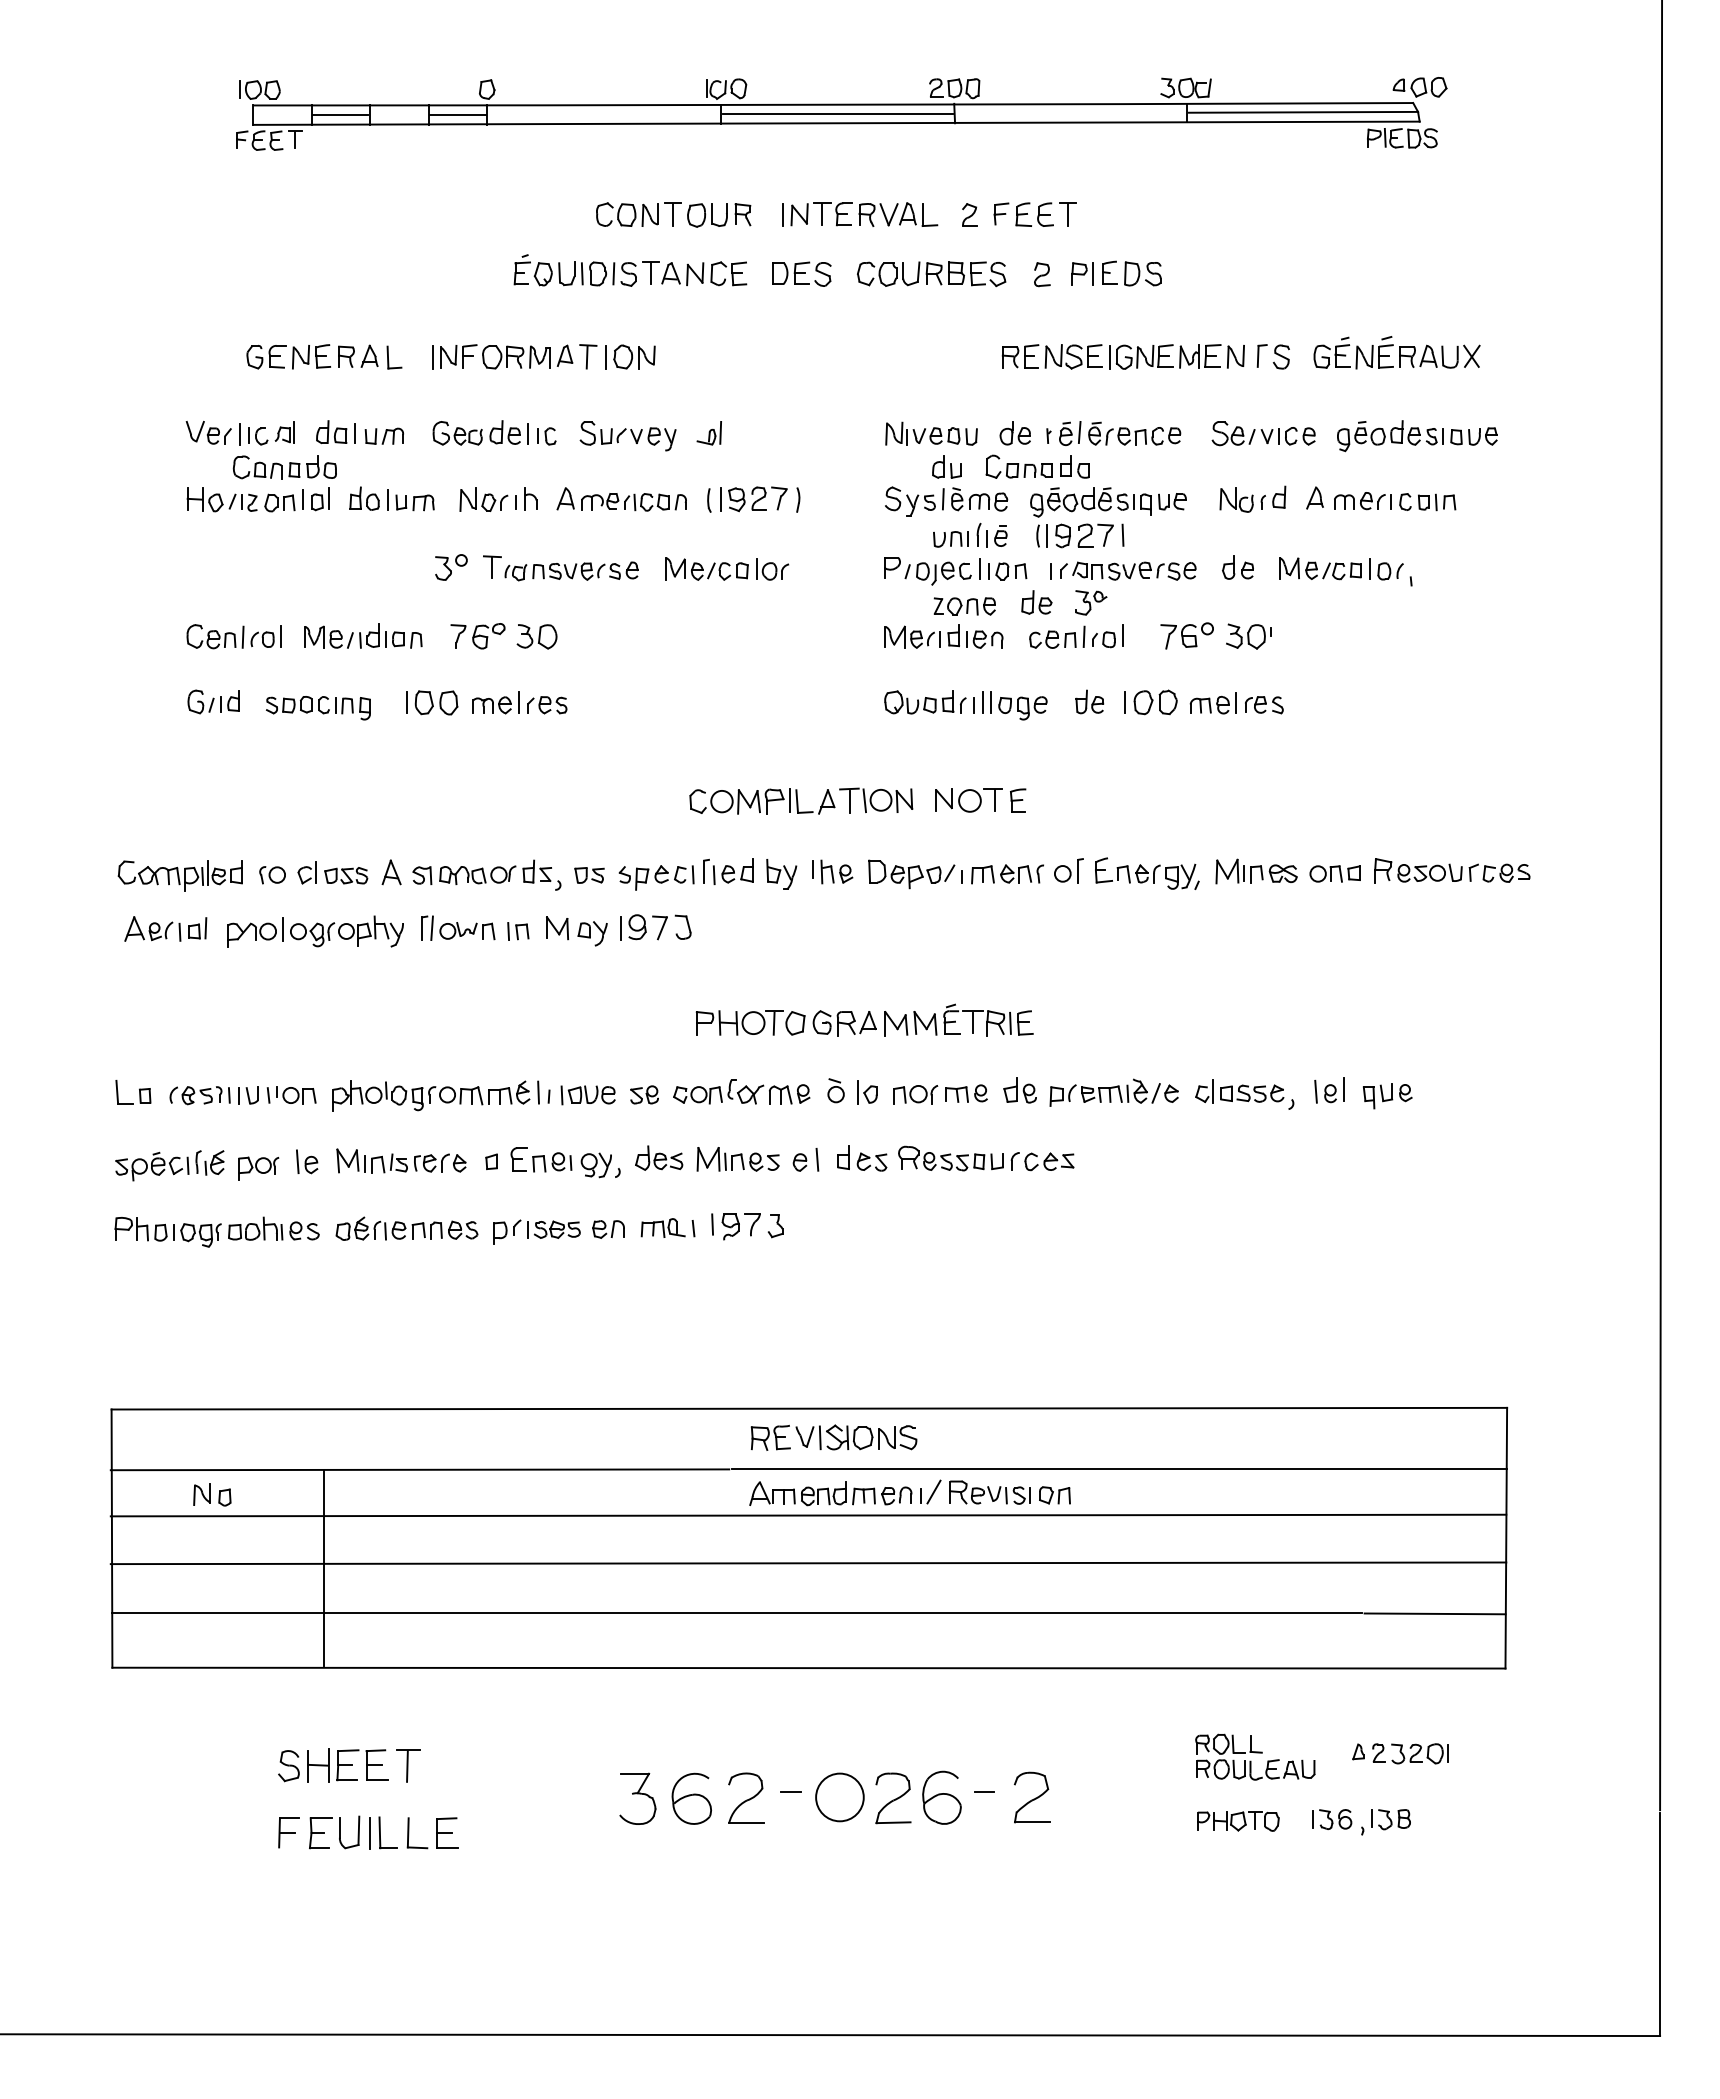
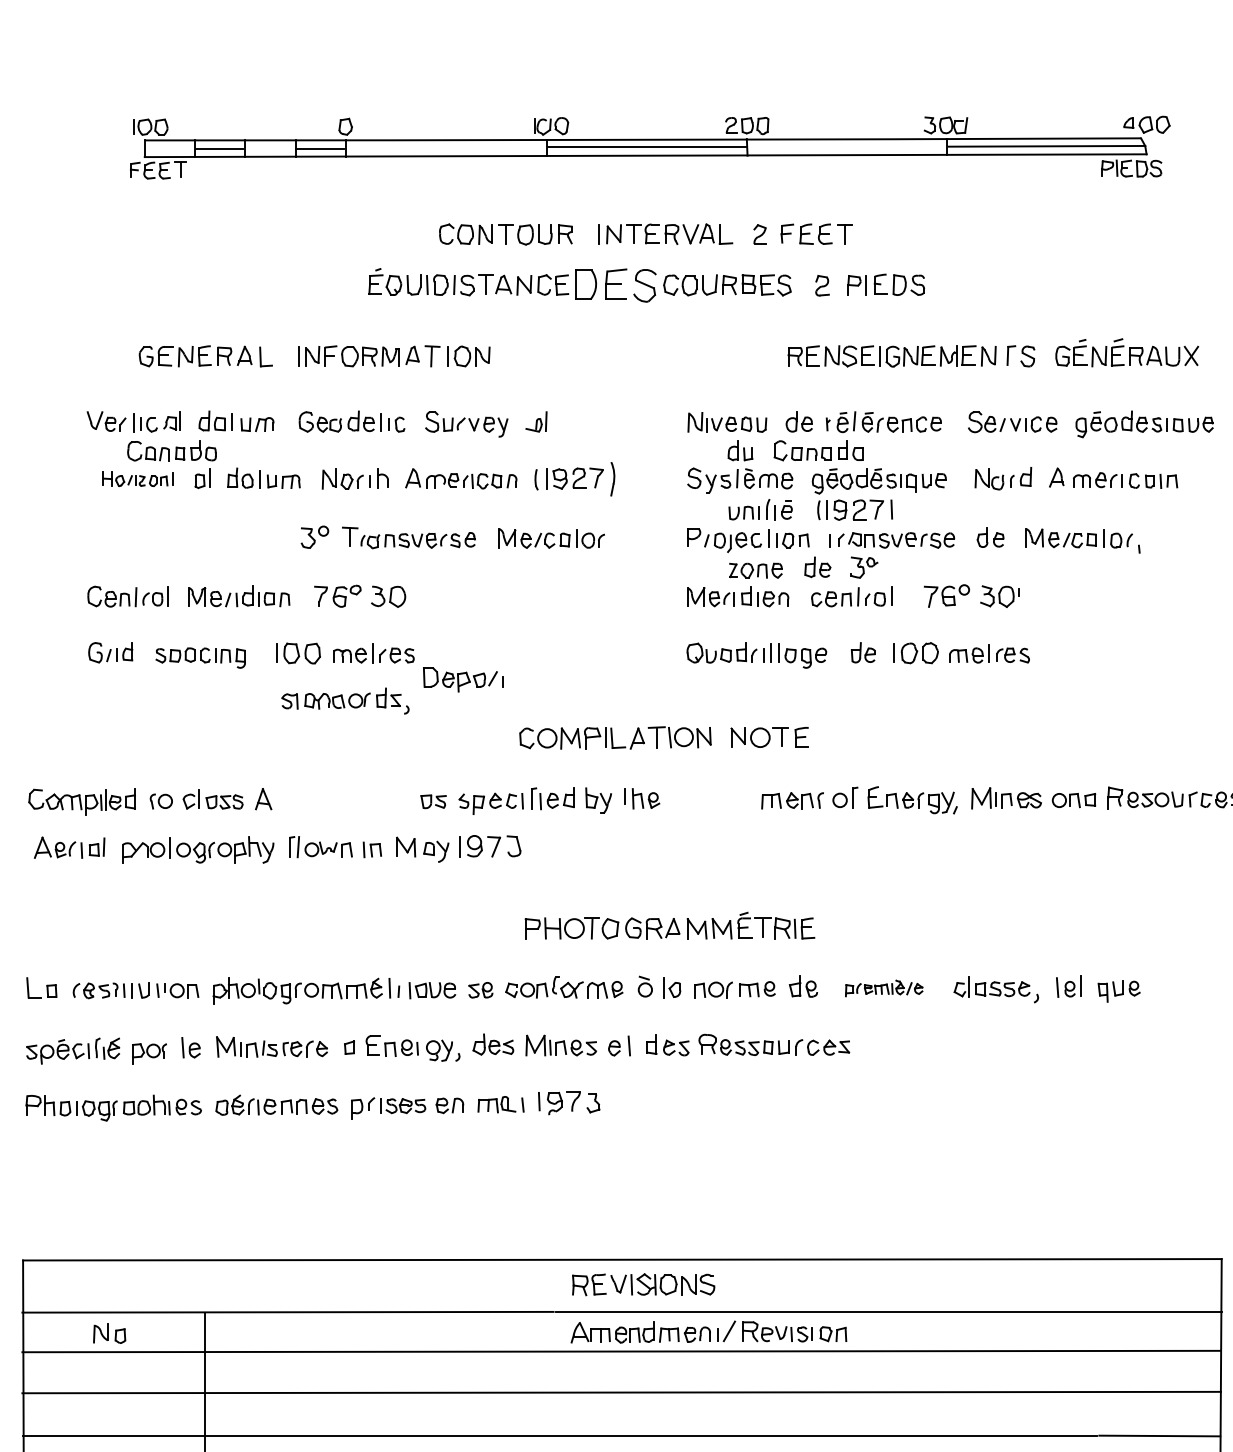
part: (801, 273) -> (615, 284), size x1.6
part: (244, 499) -> (137, 478), size x0.7
part: (798, 499) -> (613, 478), size x1.6
part: (486, 874) -> (345, 700), moved
part: (915, 874) -> (463, 679), moved
part: (1113, 1092) -> (883, 988), size x0.7

